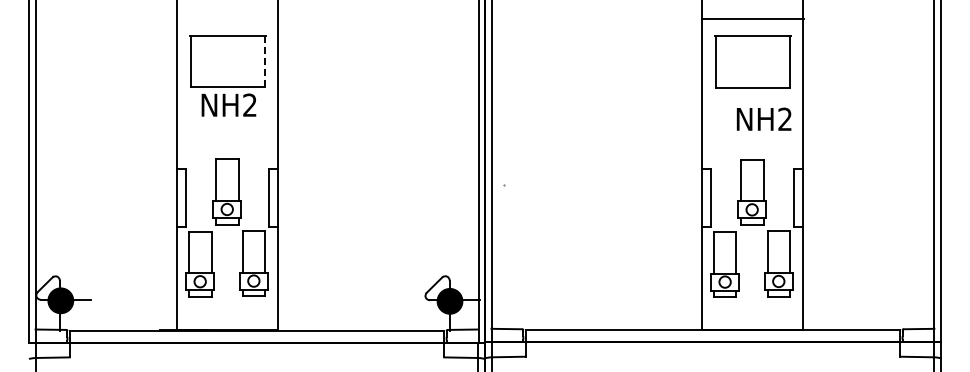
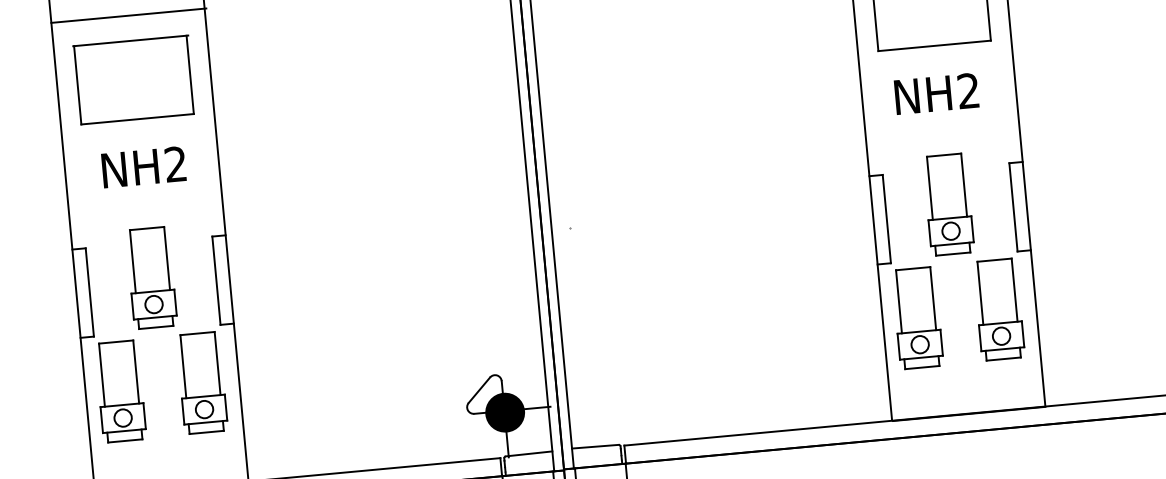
line: (228, 19) -> (129, 15), added
line: (264, 61) -> (189, 74), dashed -> solid
text: (228, 104) -> (143, 166), moved
text: (763, 118) -> (935, 92), moved

